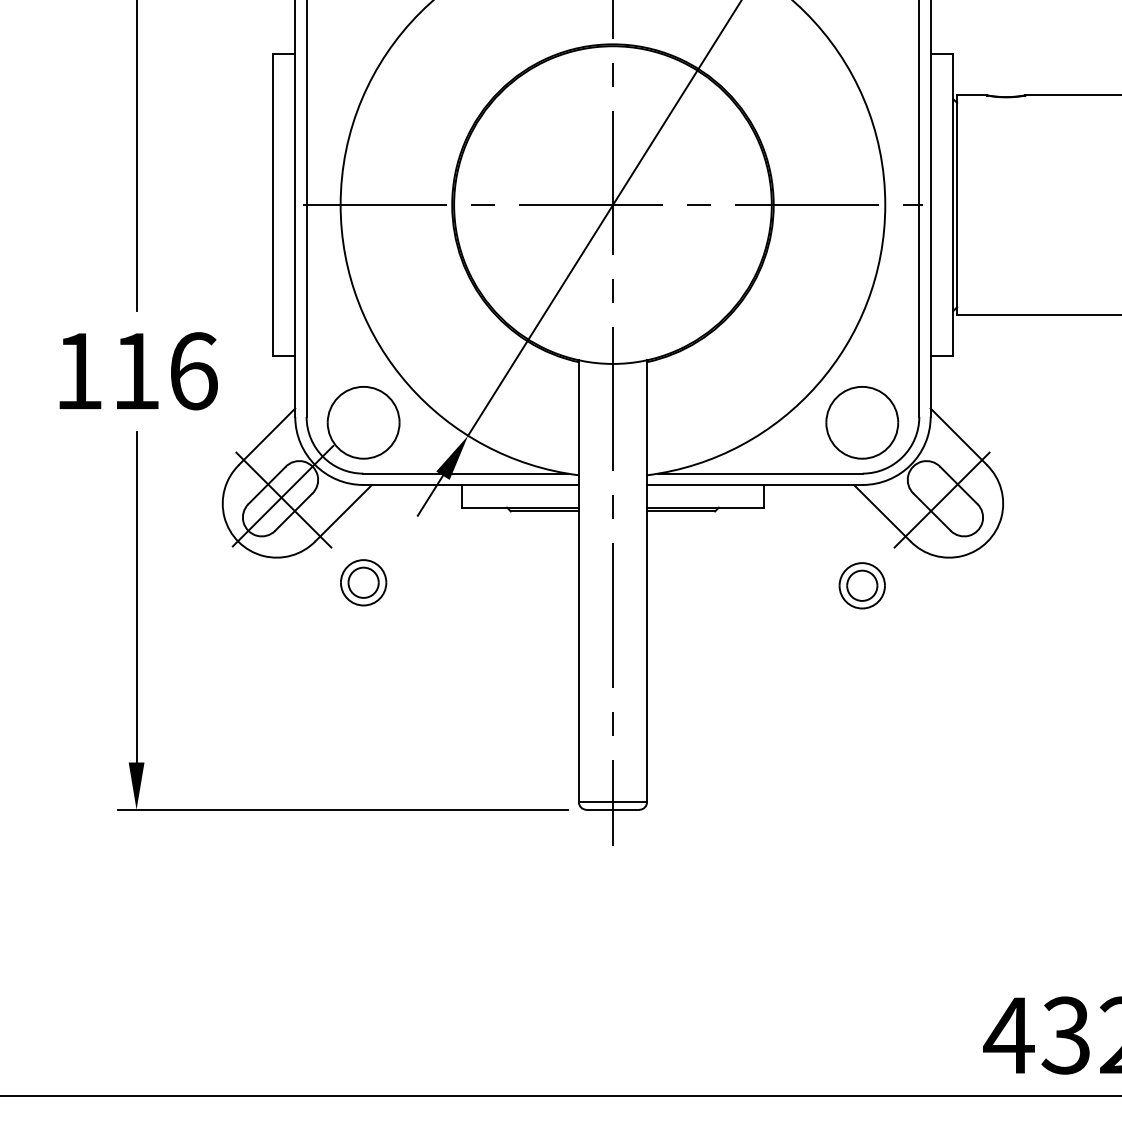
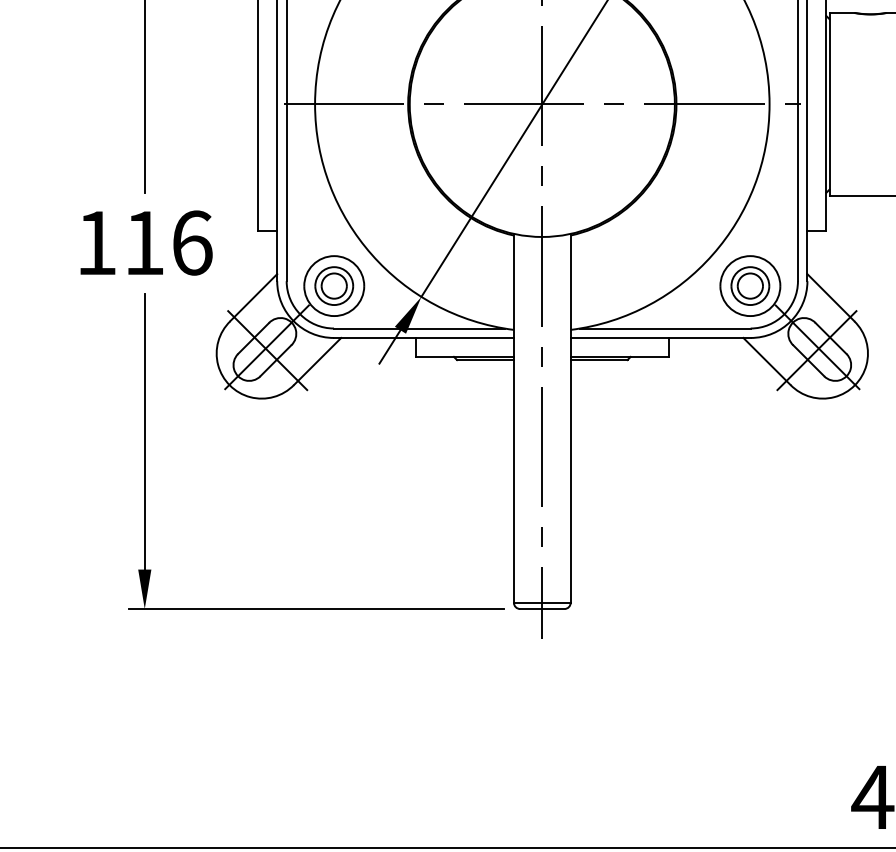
line: (944, 498) -> (818, 349), added
part: (363, 582) -> (334, 285), moved
part: (861, 585) -> (749, 285), moved

